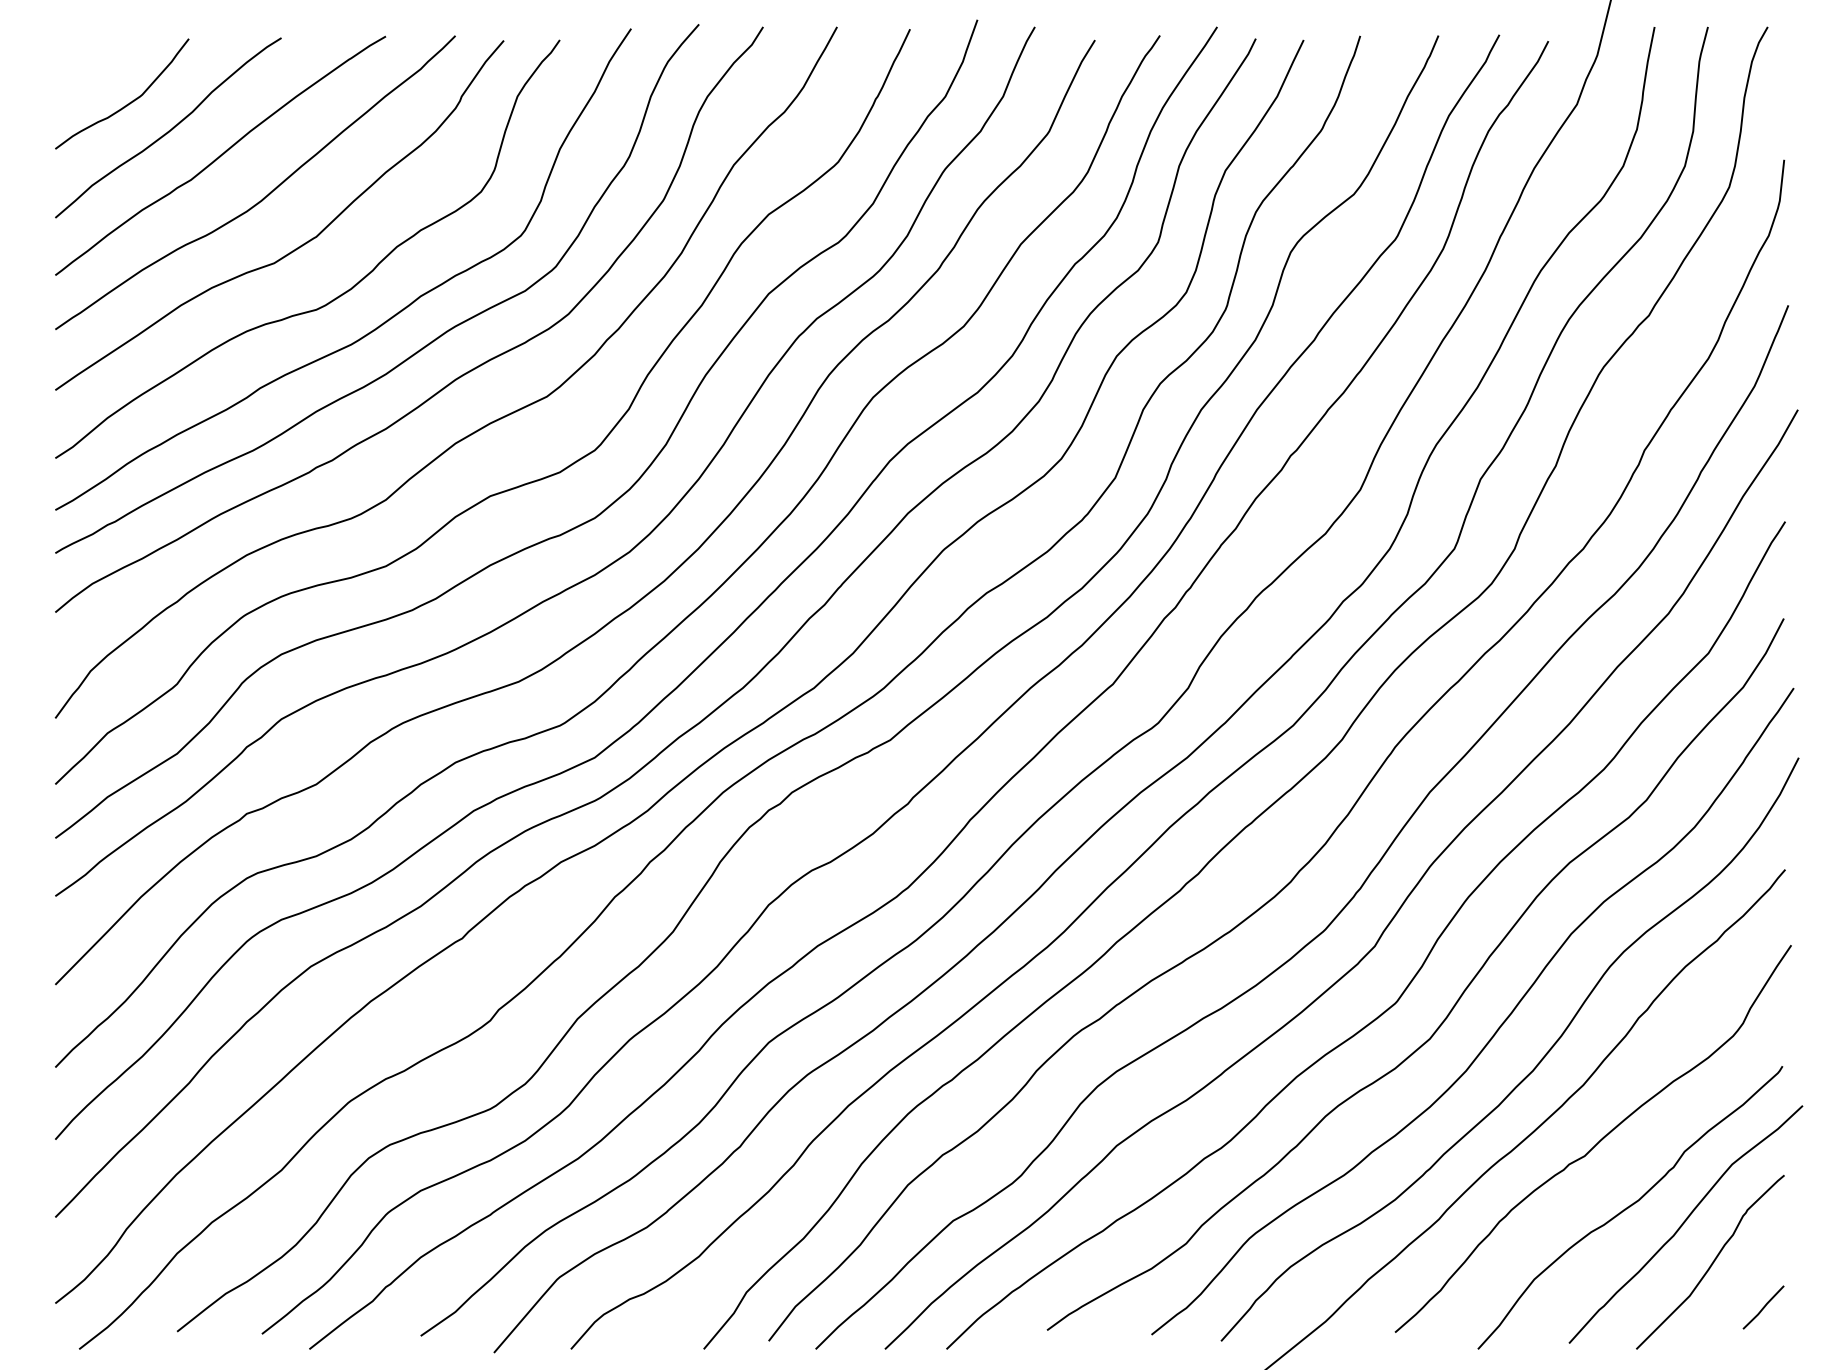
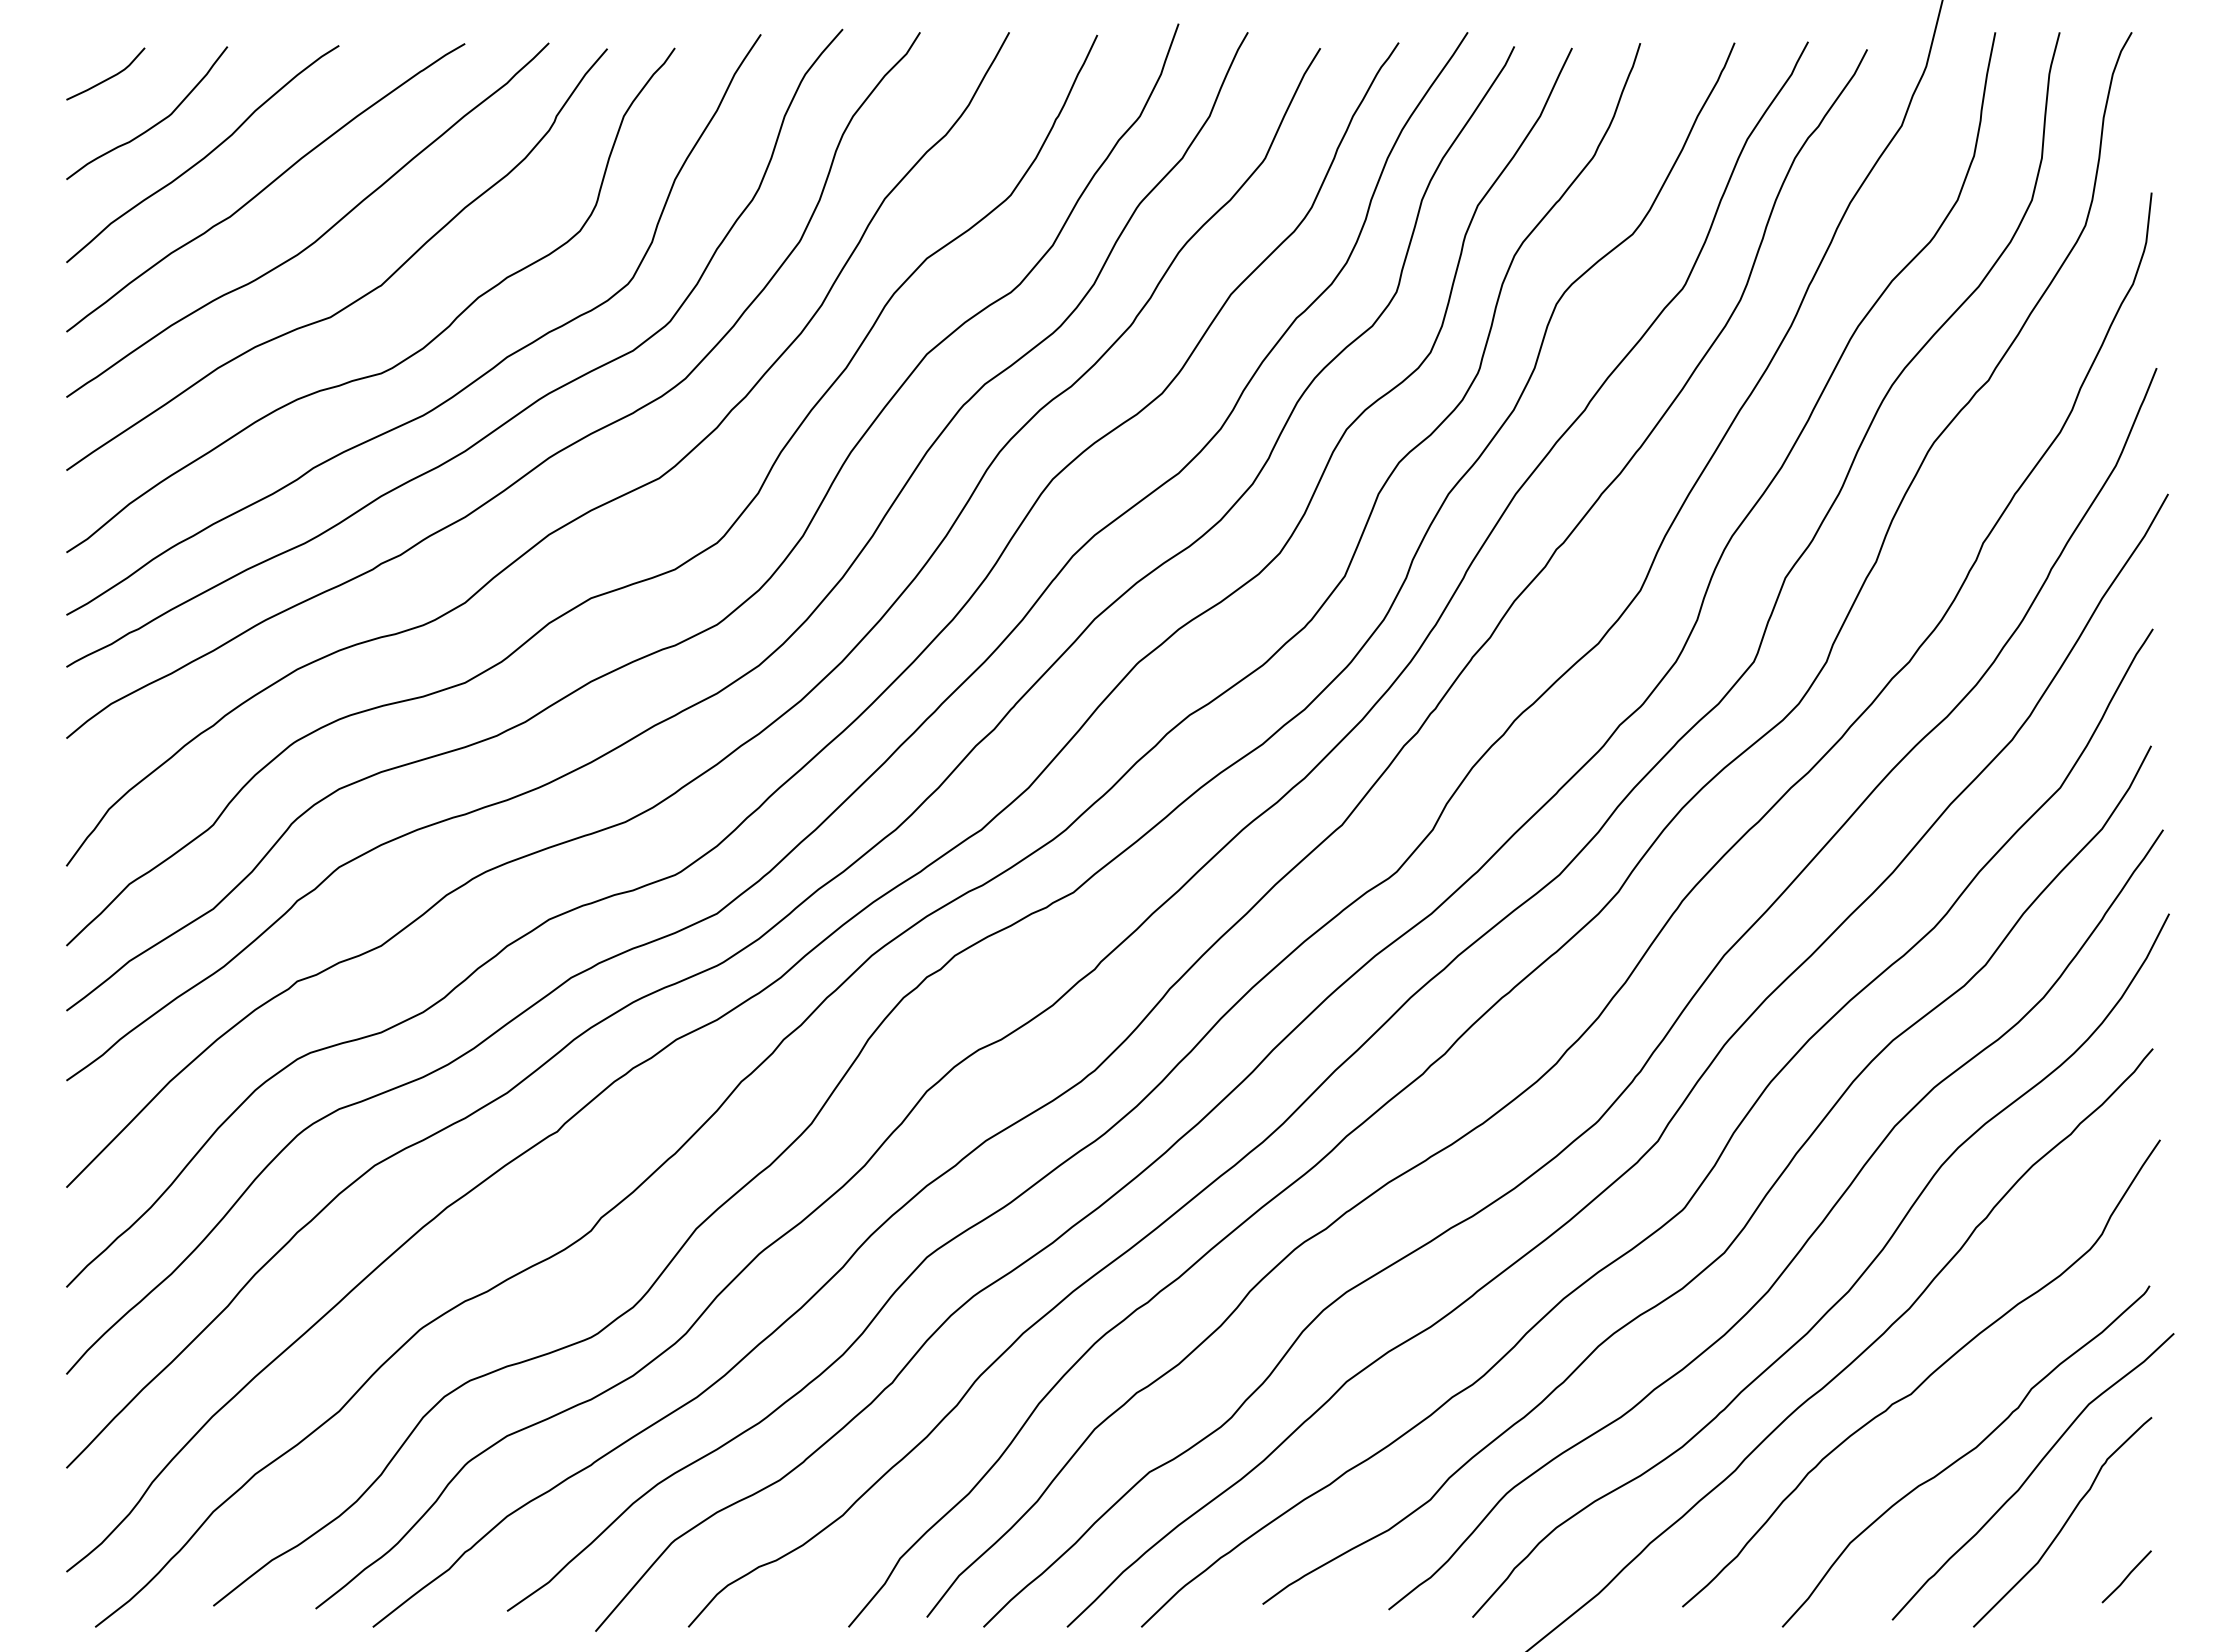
curve: (90, 64) -> (108, 77), added

